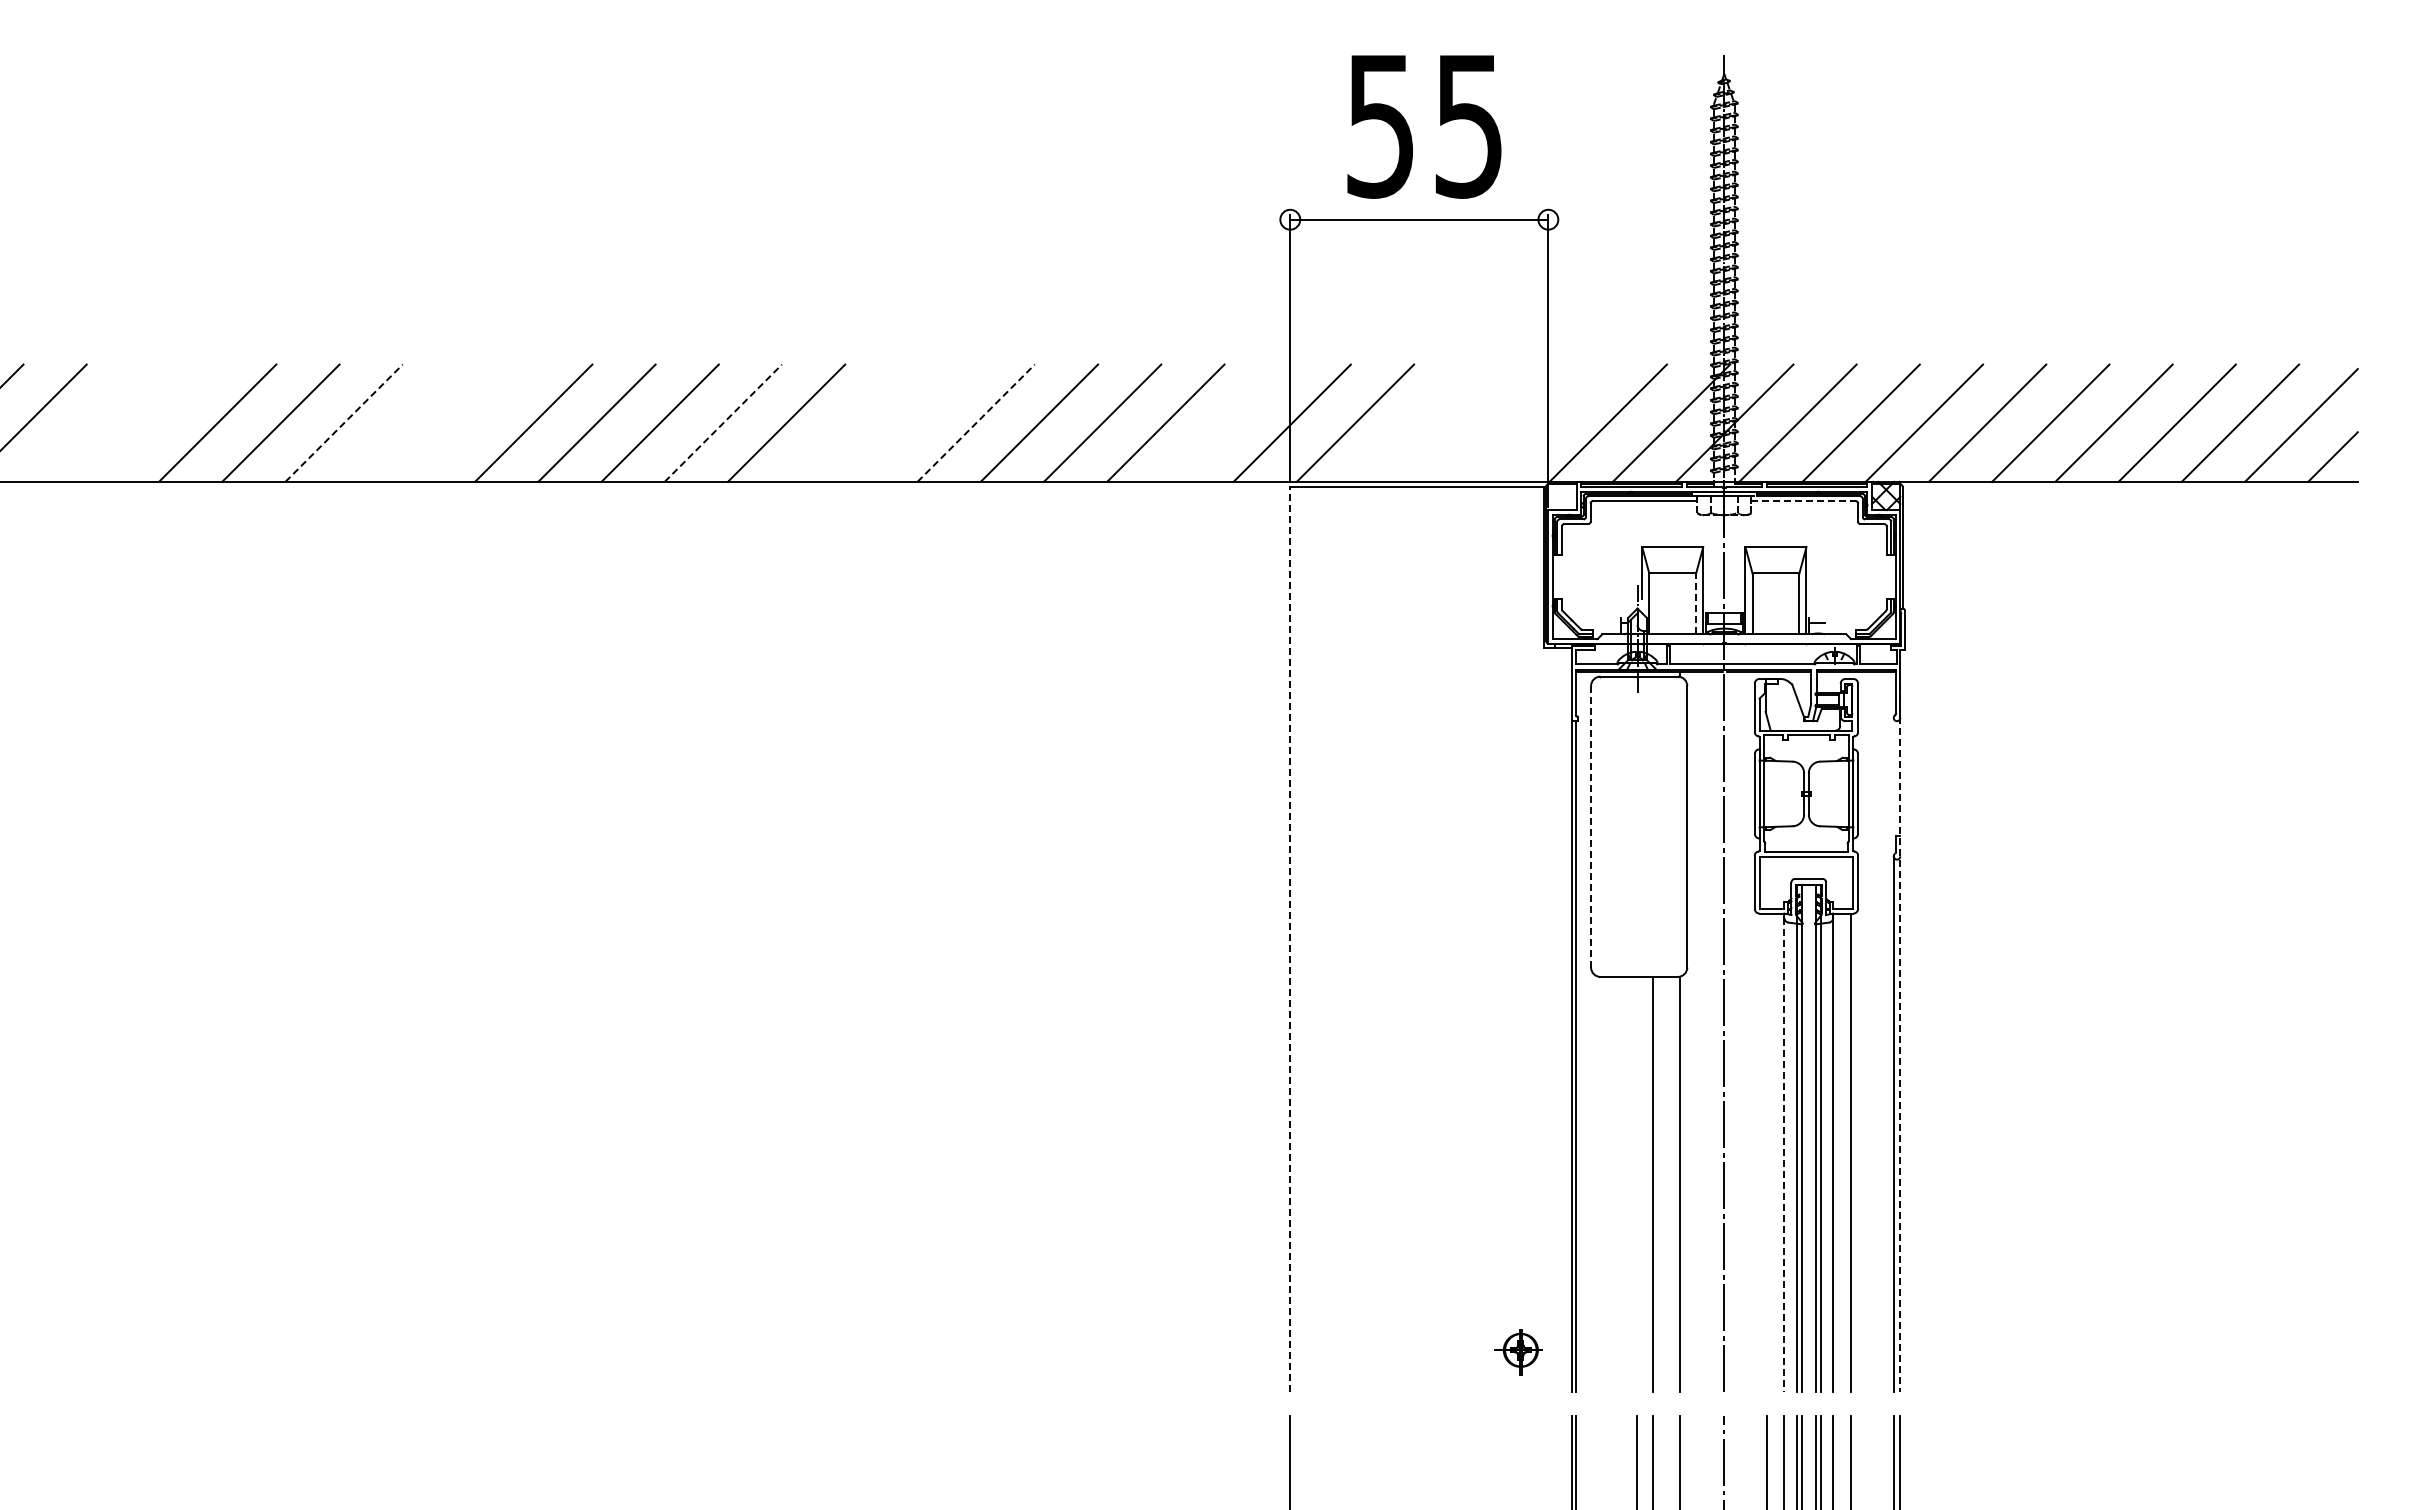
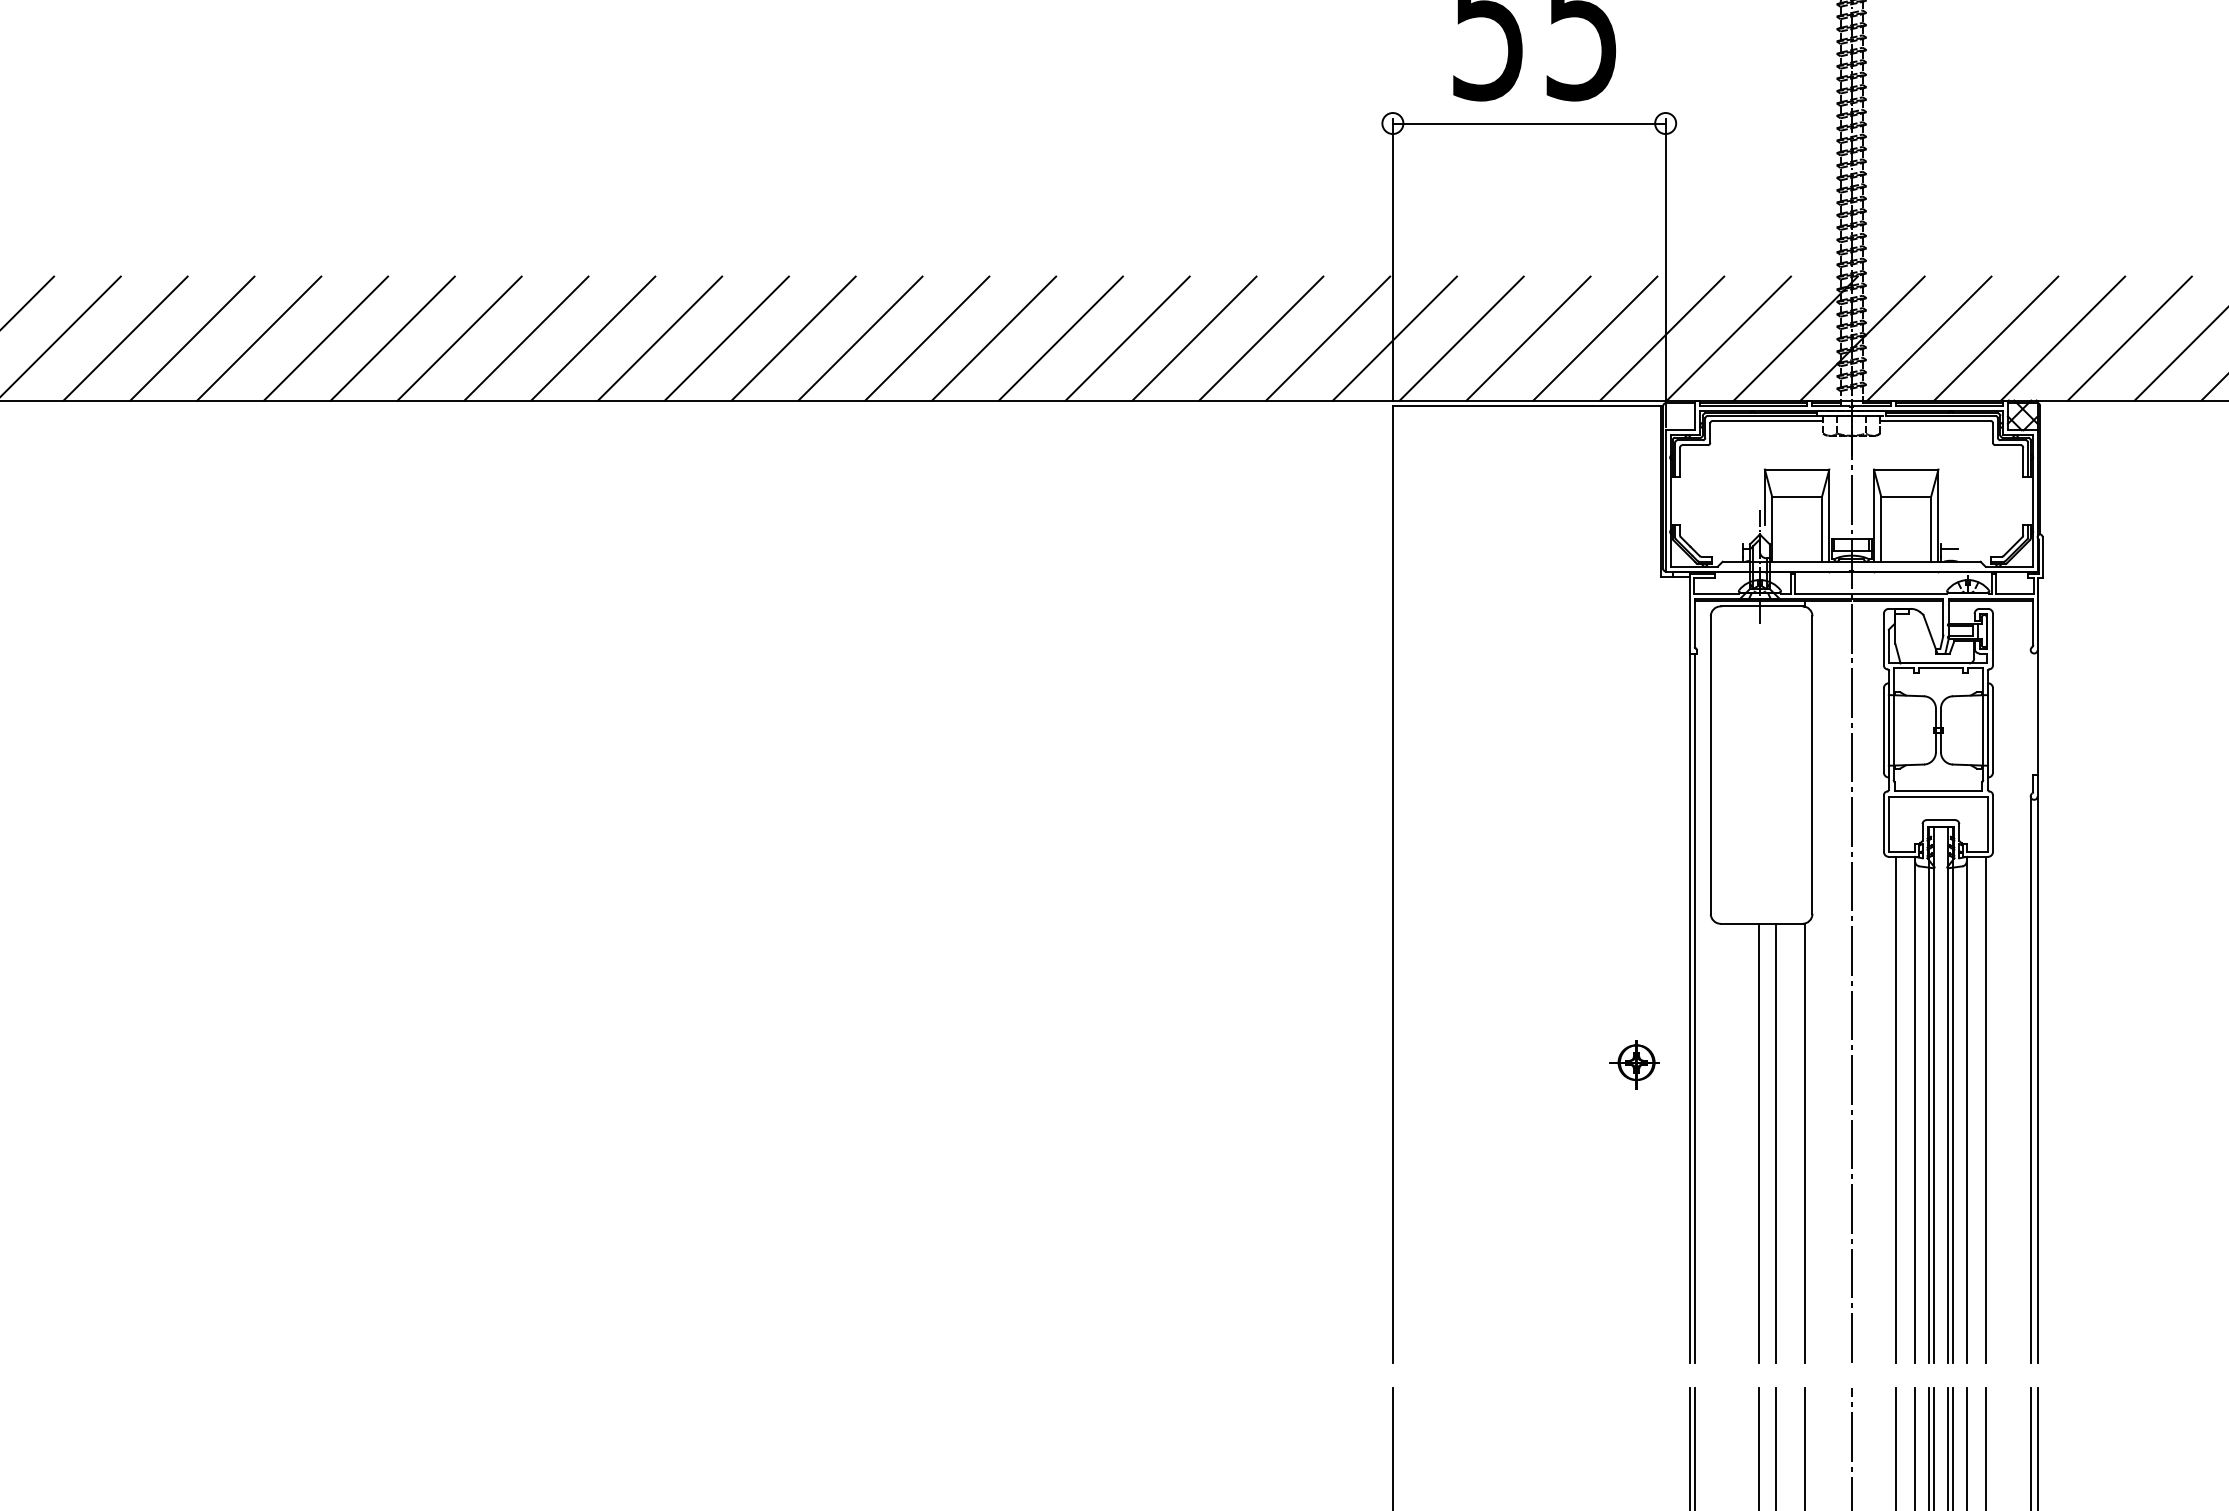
line: (90, 422) -> (124, 337), added
line: (154, 422) -> (192, 337), added
line: (406, 422) -> (458, 337), added
line: (470, 422) -> (526, 337), added
line: (849, 422) -> (927, 337), added
line: (912, 422) -> (993, 337), added
line: (1228, 422) -> (1327, 337), added
line: (1418, 422) -> (1528, 337), added
line: (1481, 422) -> (1594, 337), added
line: (1544, 422) -> (1661, 337), added
line: (344, 423) -> (393, 338), dashed -> solid
line: (723, 423) -> (793, 338), dashed -> solid
line: (976, 423) -> (1061, 338), dashed -> solid
line: (1804, 501) -> (1936, 421), dashed -> solid
line: (1696, 603) -> (1822, 529), dashed -> solid
line: (1591, 826) -> (1711, 764), dashed -> solid
line: (1290, 939) -> (1393, 884), dashed -> solid
line: (1900, 1022) -> (2037, 971), dashed -> solid
line: (1766, 1152) -> (1896, 1109), added
line: (1784, 1155) -> (1915, 1112), dashed -> solid
line: (1636, 1184) -> (1758, 1143), added
part: (1518, 1352) -> (1634, 1064), moved

